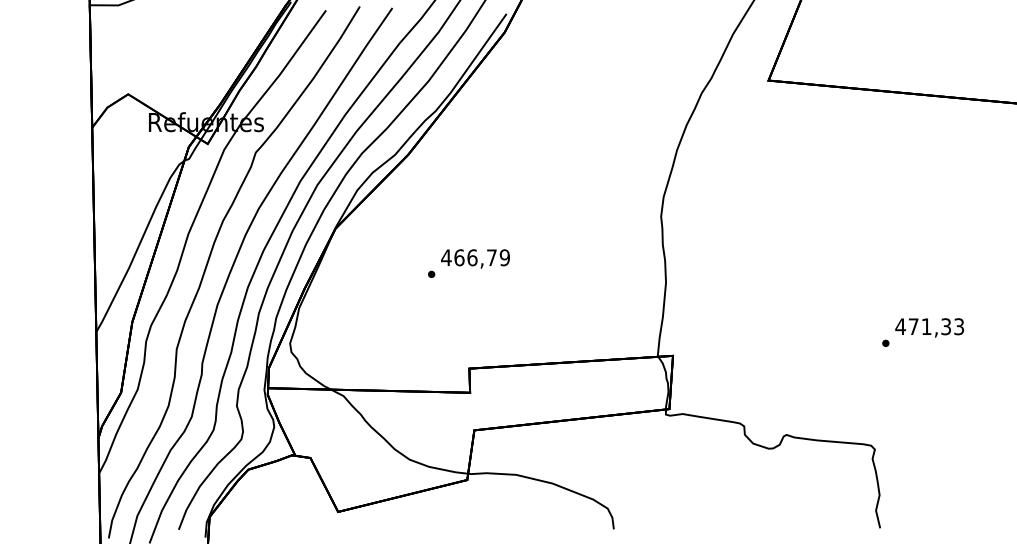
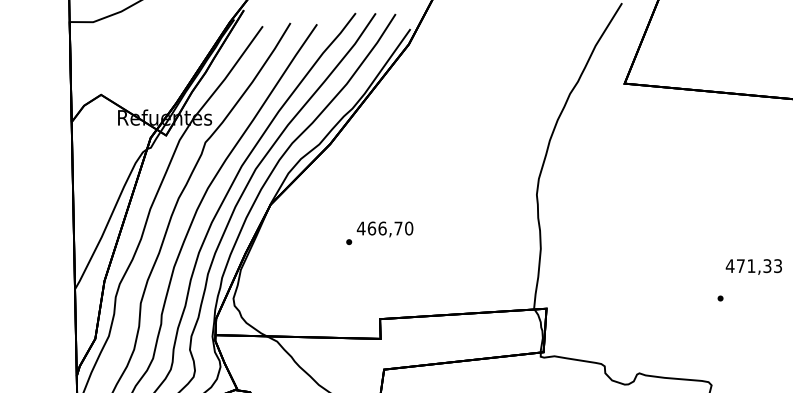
text: (504, 257) -> (408, 228), 466,79 -> 466,70
text: (929, 327) -> (753, 266), moved

